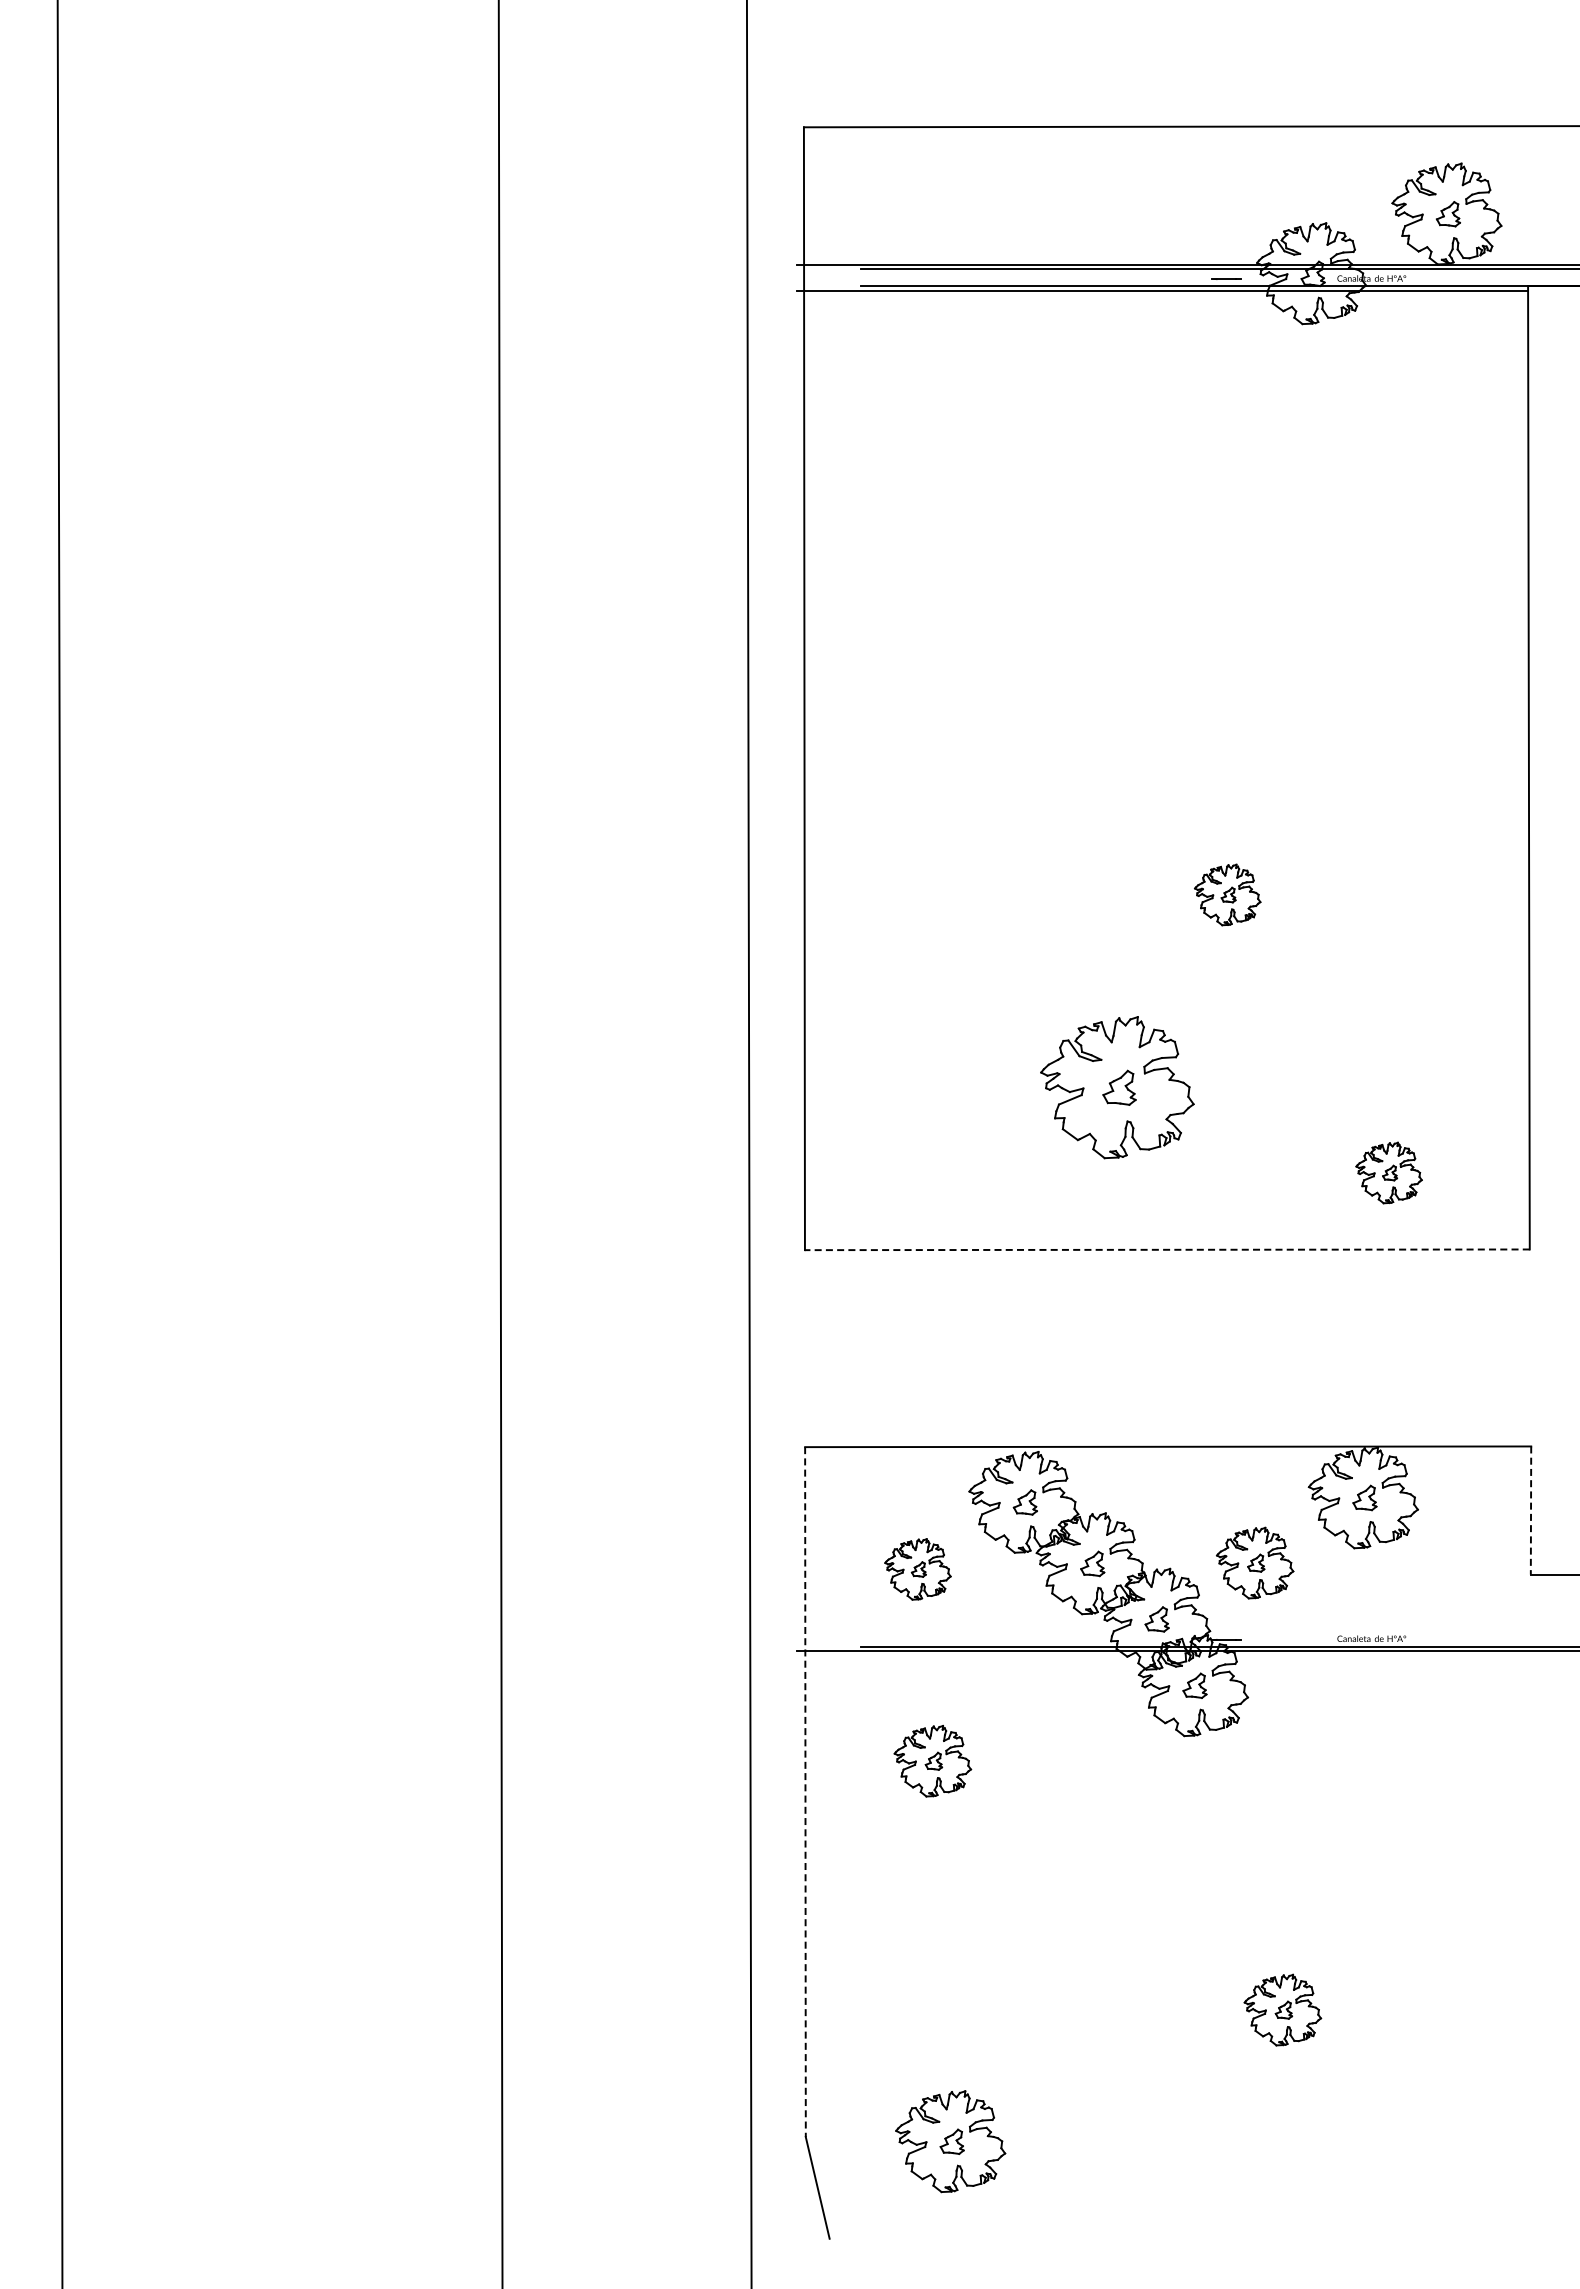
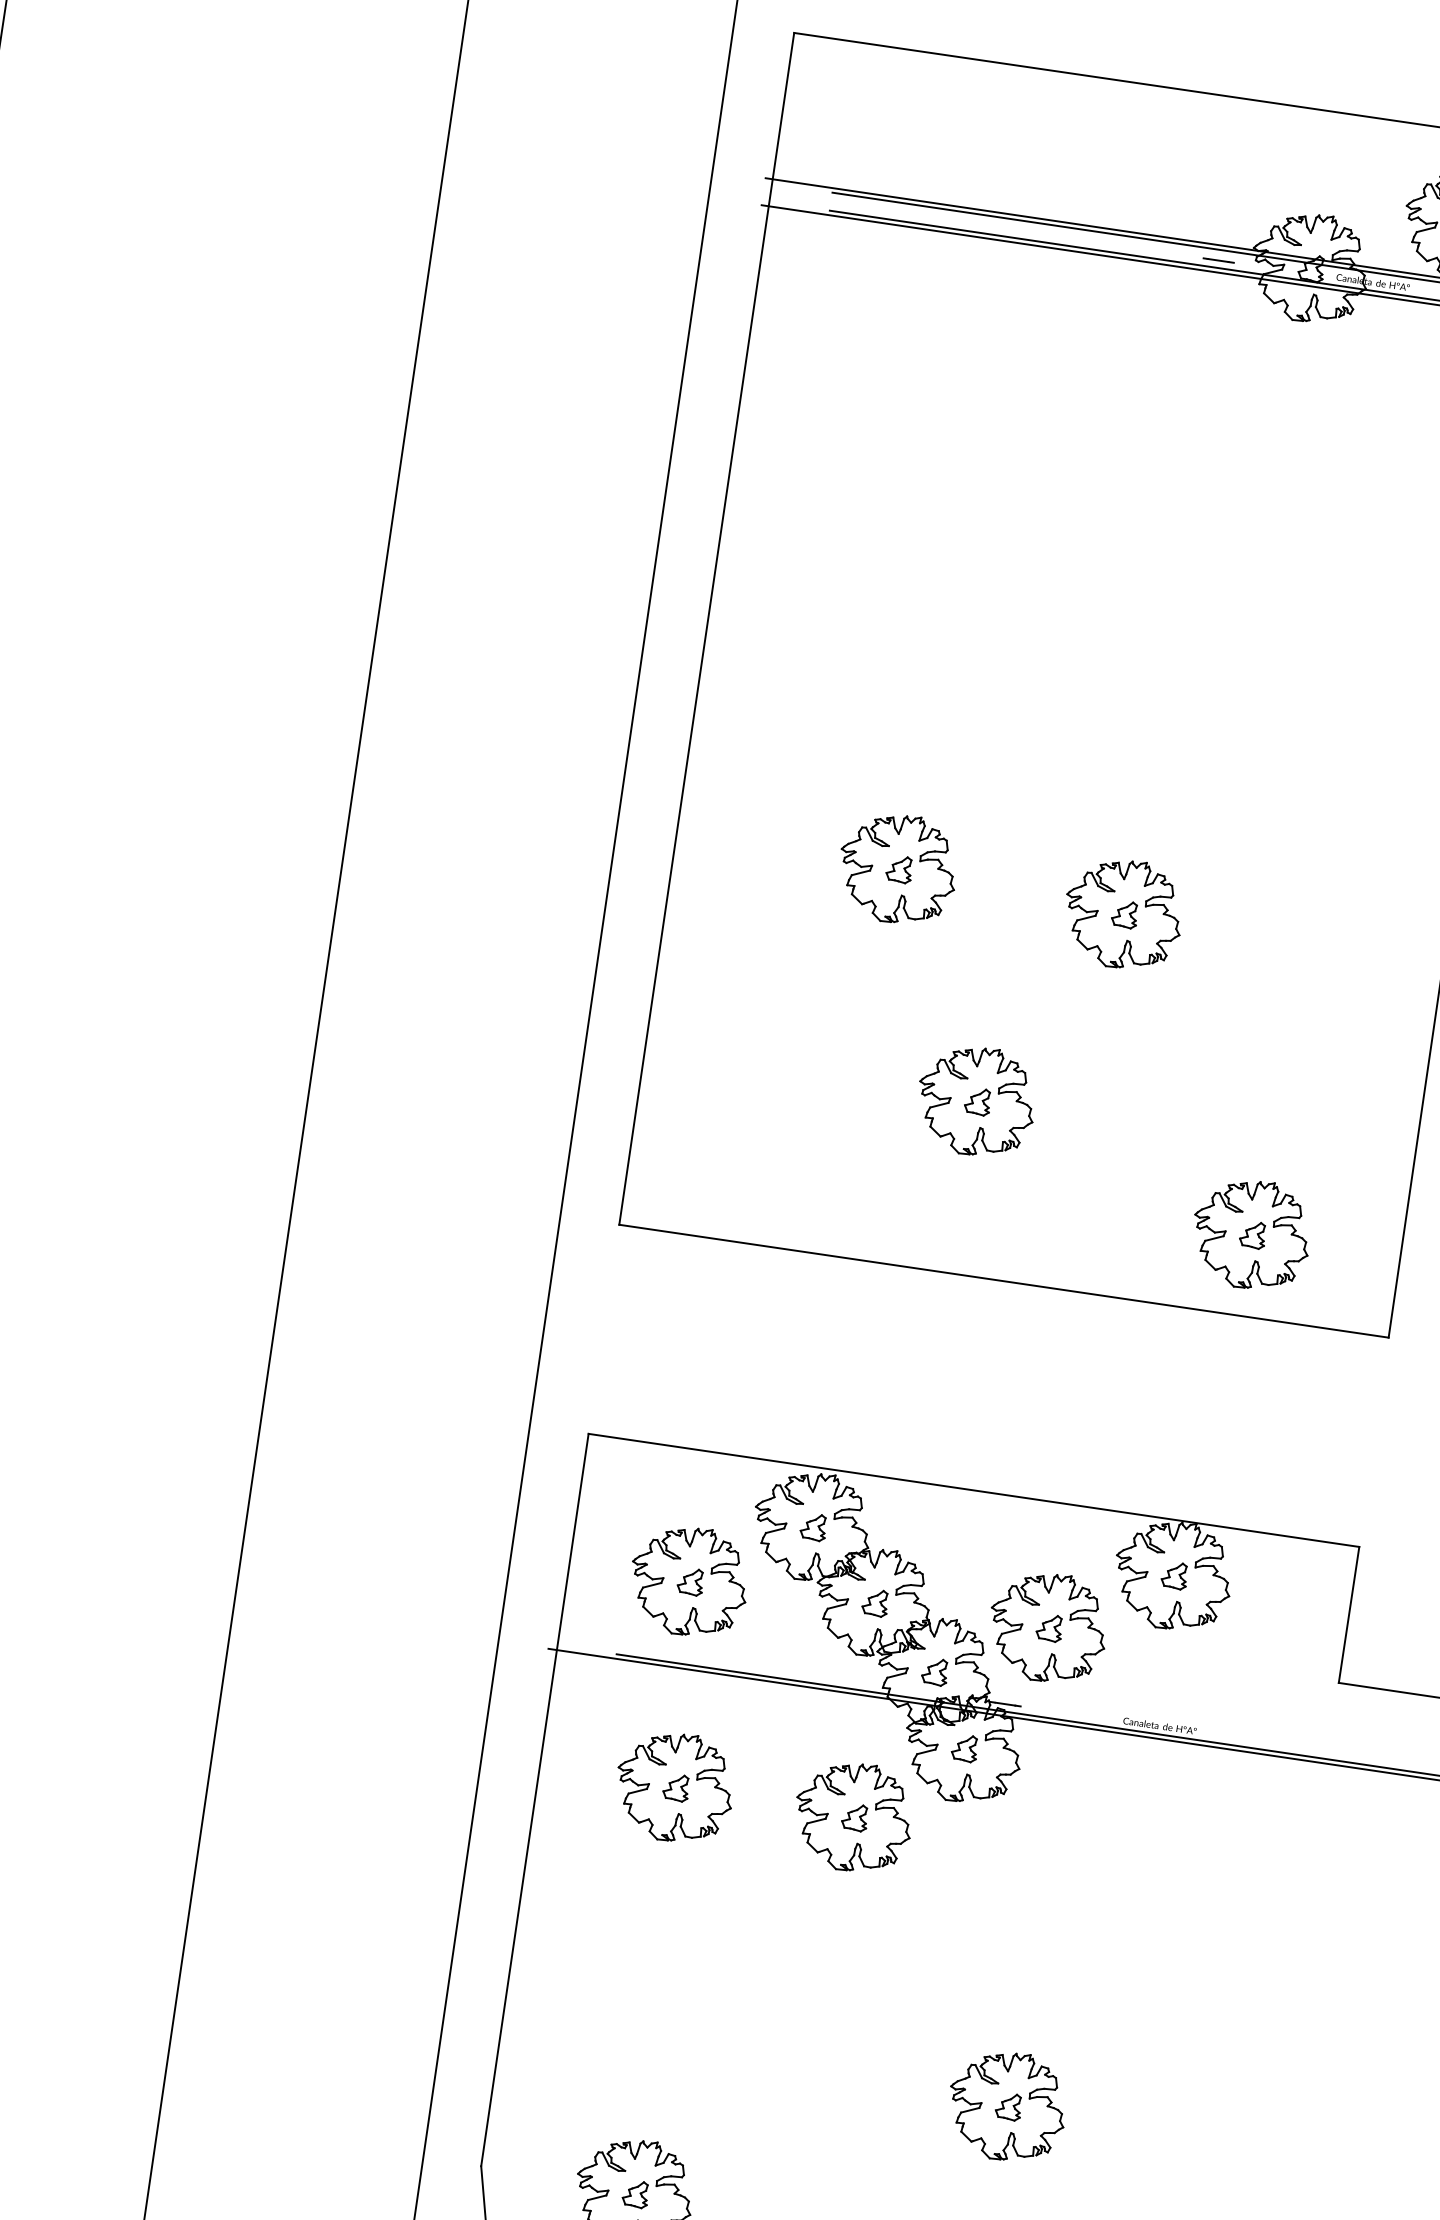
part: (1012, 883) -> (897, 868), added
part: (1227, 894) -> (1123, 913), size x1.67
part: (1117, 1087) -> (976, 1101), size x0.71
part: (1388, 1172) -> (1250, 1233), size x1.67
line: (1166, 1249) -> (1003, 1280), dashed -> solid
line: (1531, 1511) -> (1349, 1616), dashed -> solid
part: (1254, 1562) -> (1047, 1626), size x1.43
part: (917, 1569) -> (688, 1581), size x1.67
part: (932, 1760) -> (674, 1786), size x1.43
part: (1101, 1764) -> (853, 1817), added
line: (805, 1792) -> (534, 1800), dashed -> solid
part: (1282, 2009) -> (1007, 2105), size x1.43

